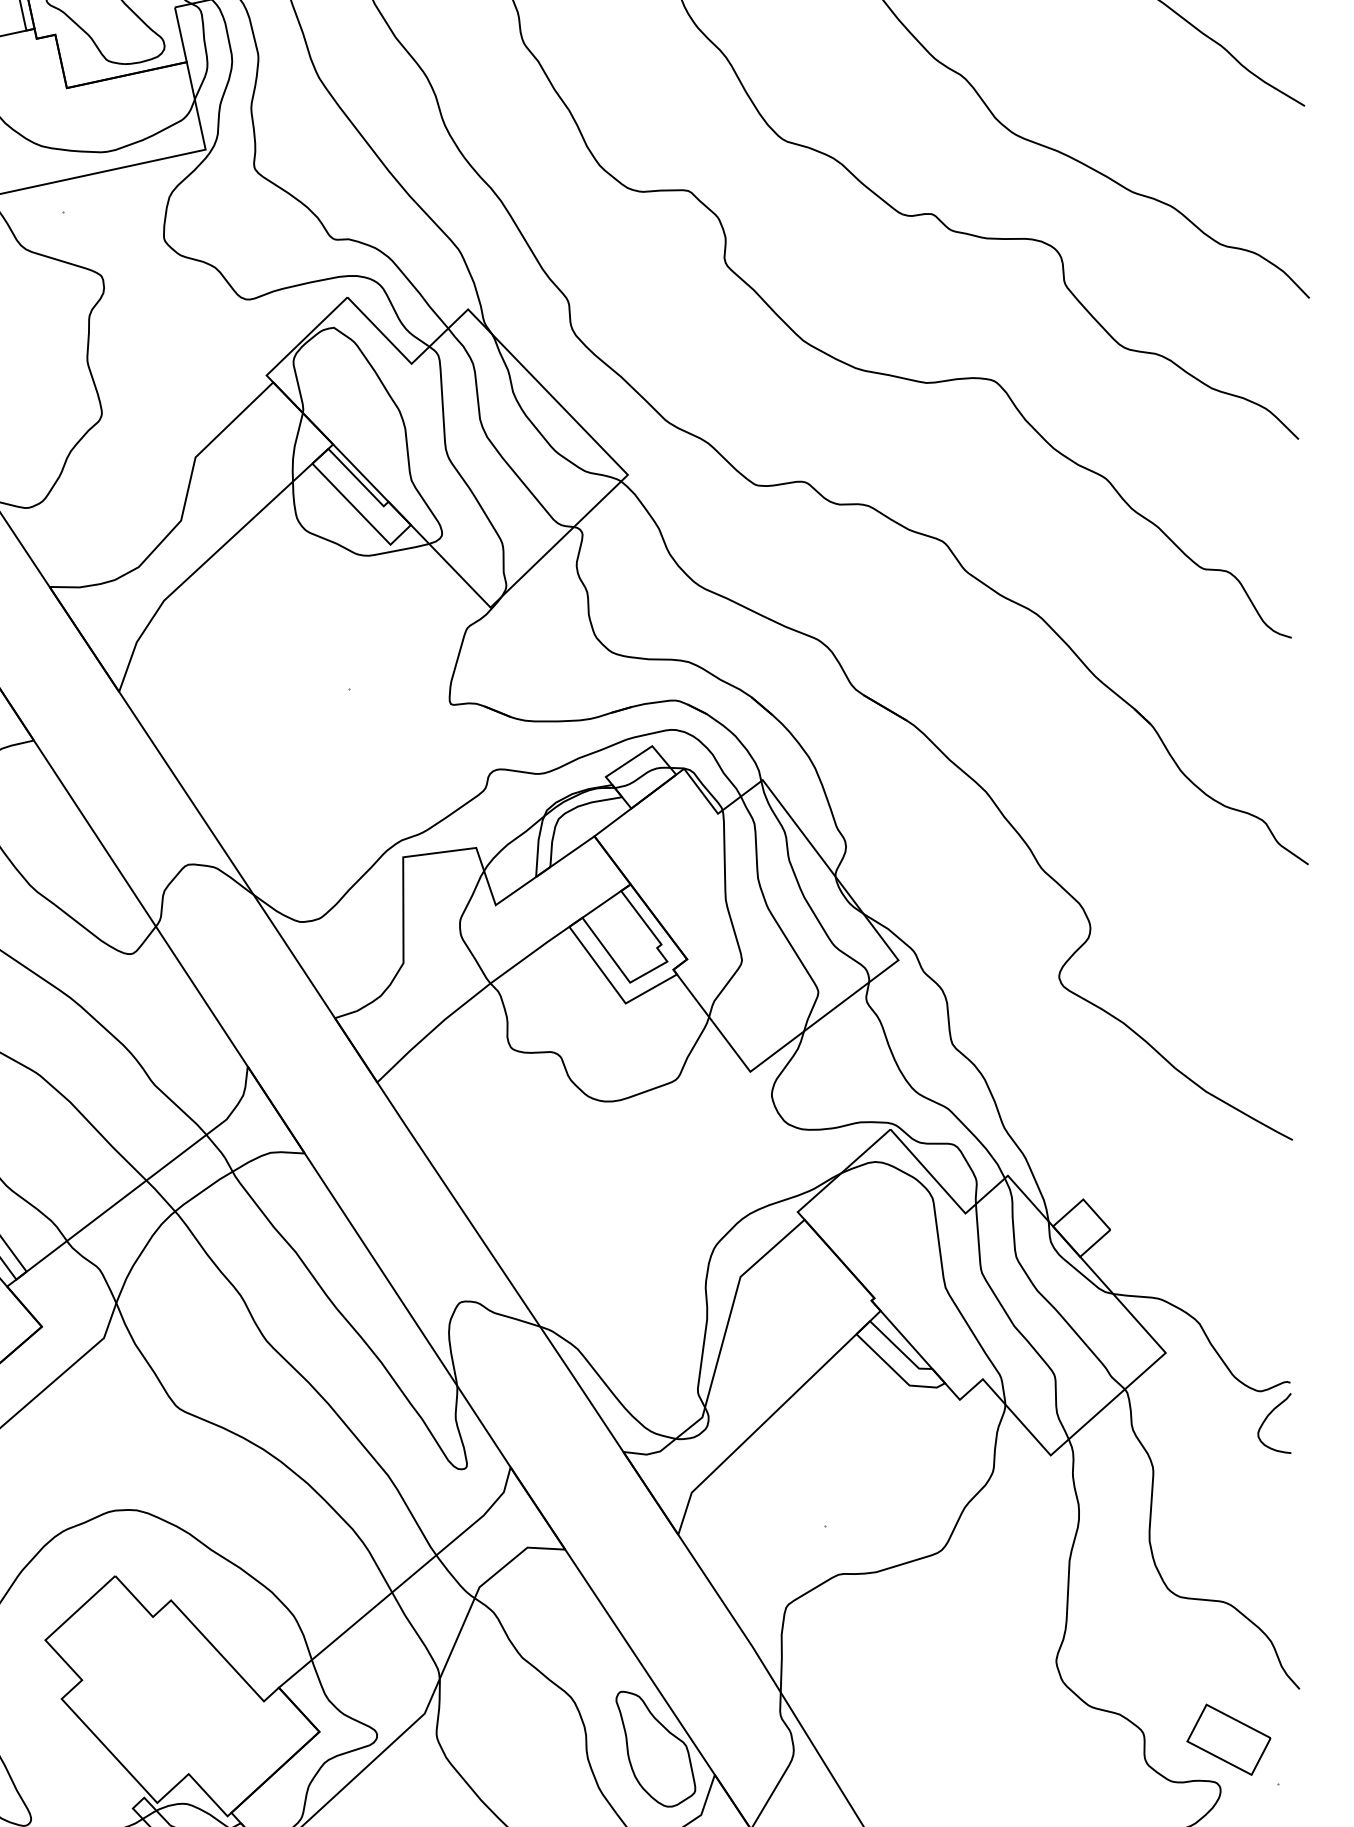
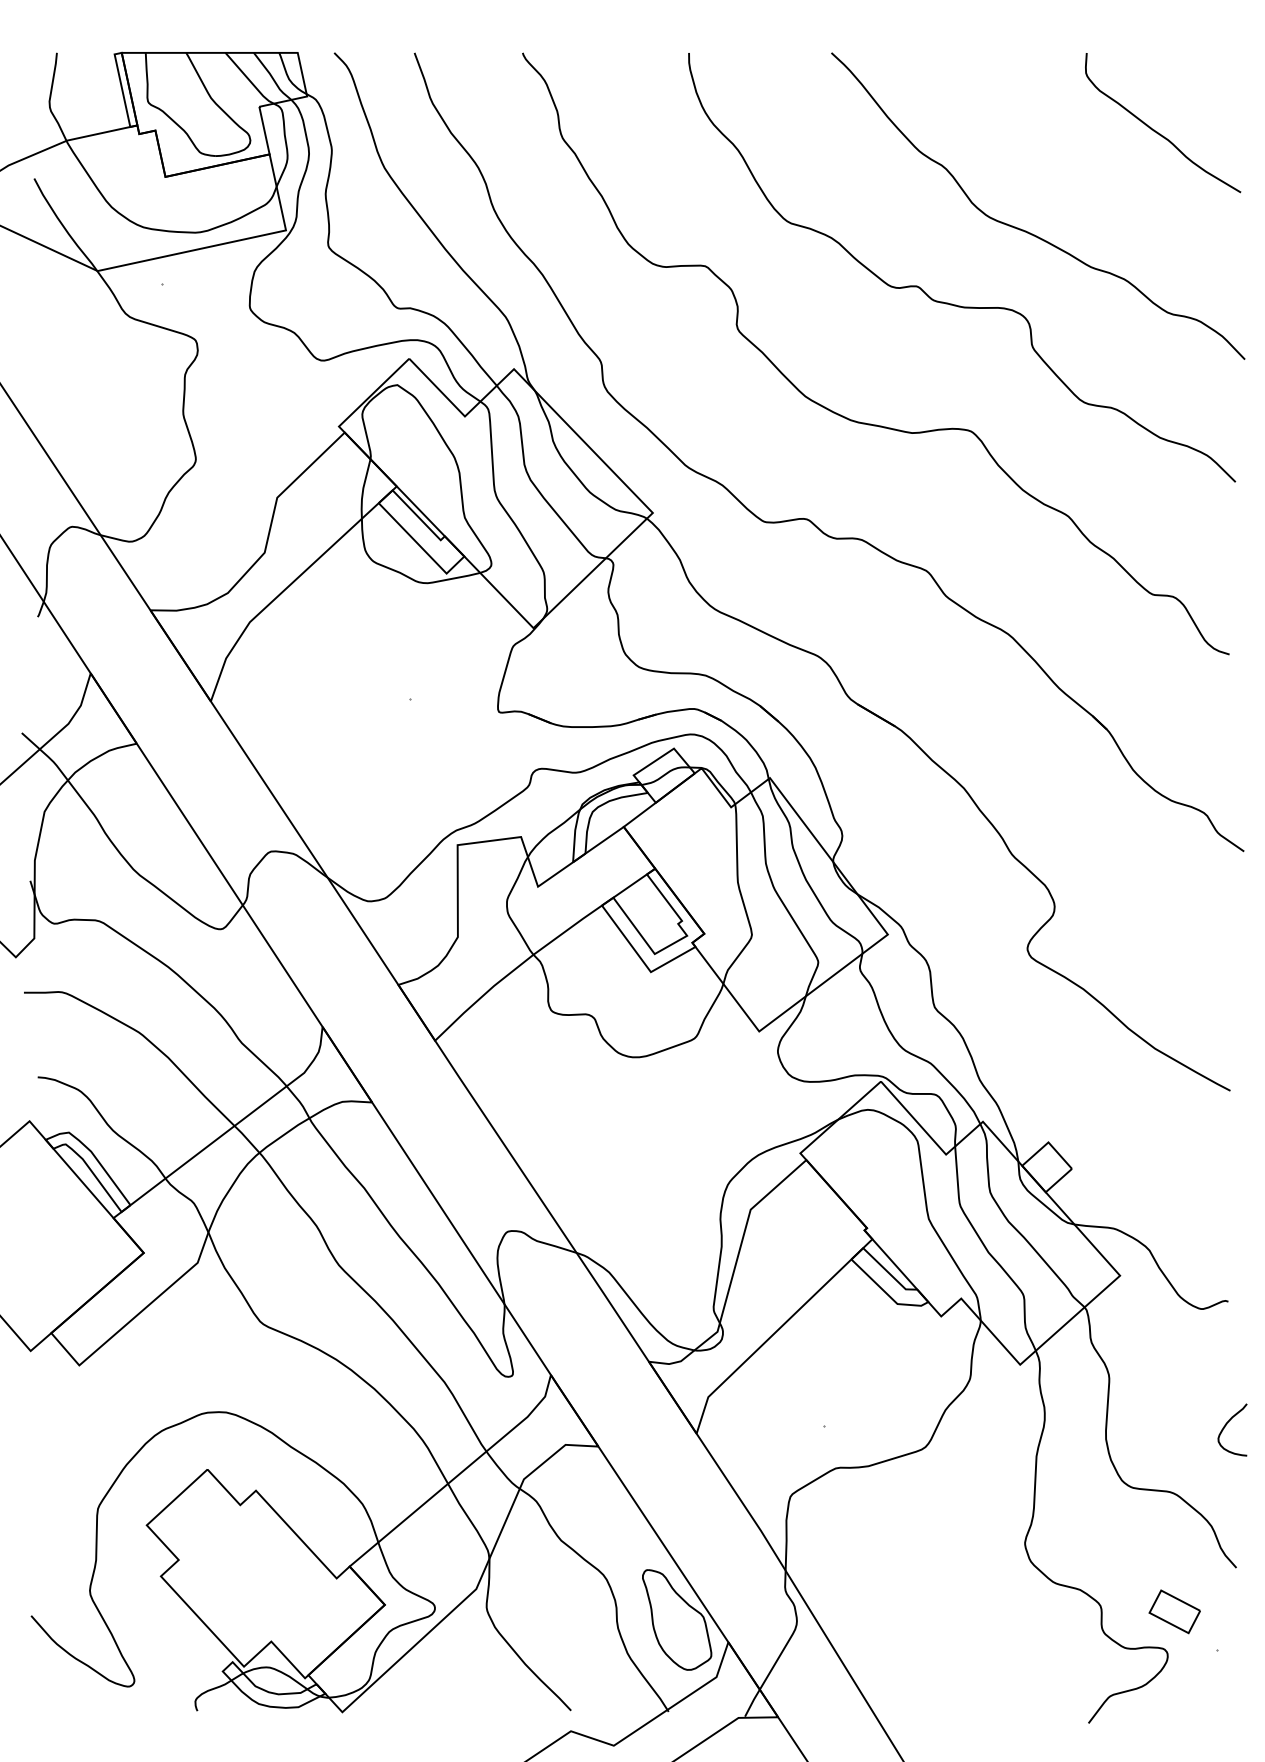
curve: (1268, 1417) -> (1227, 1424), moved
part: (1228, 1739) -> (1174, 1611), size x0.7

